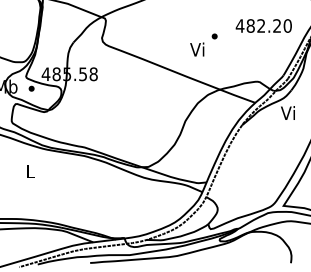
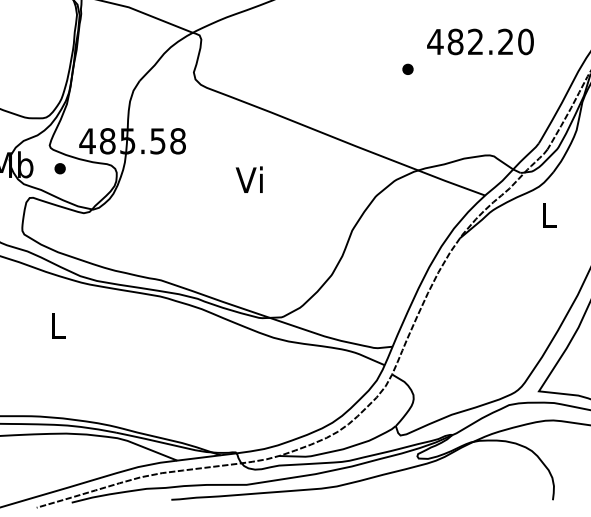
text: (263, 25) -> (479, 40), moved
text: (197, 49) -> (249, 179), moved
text: (287, 112) -> (546, 213), Vi -> L

